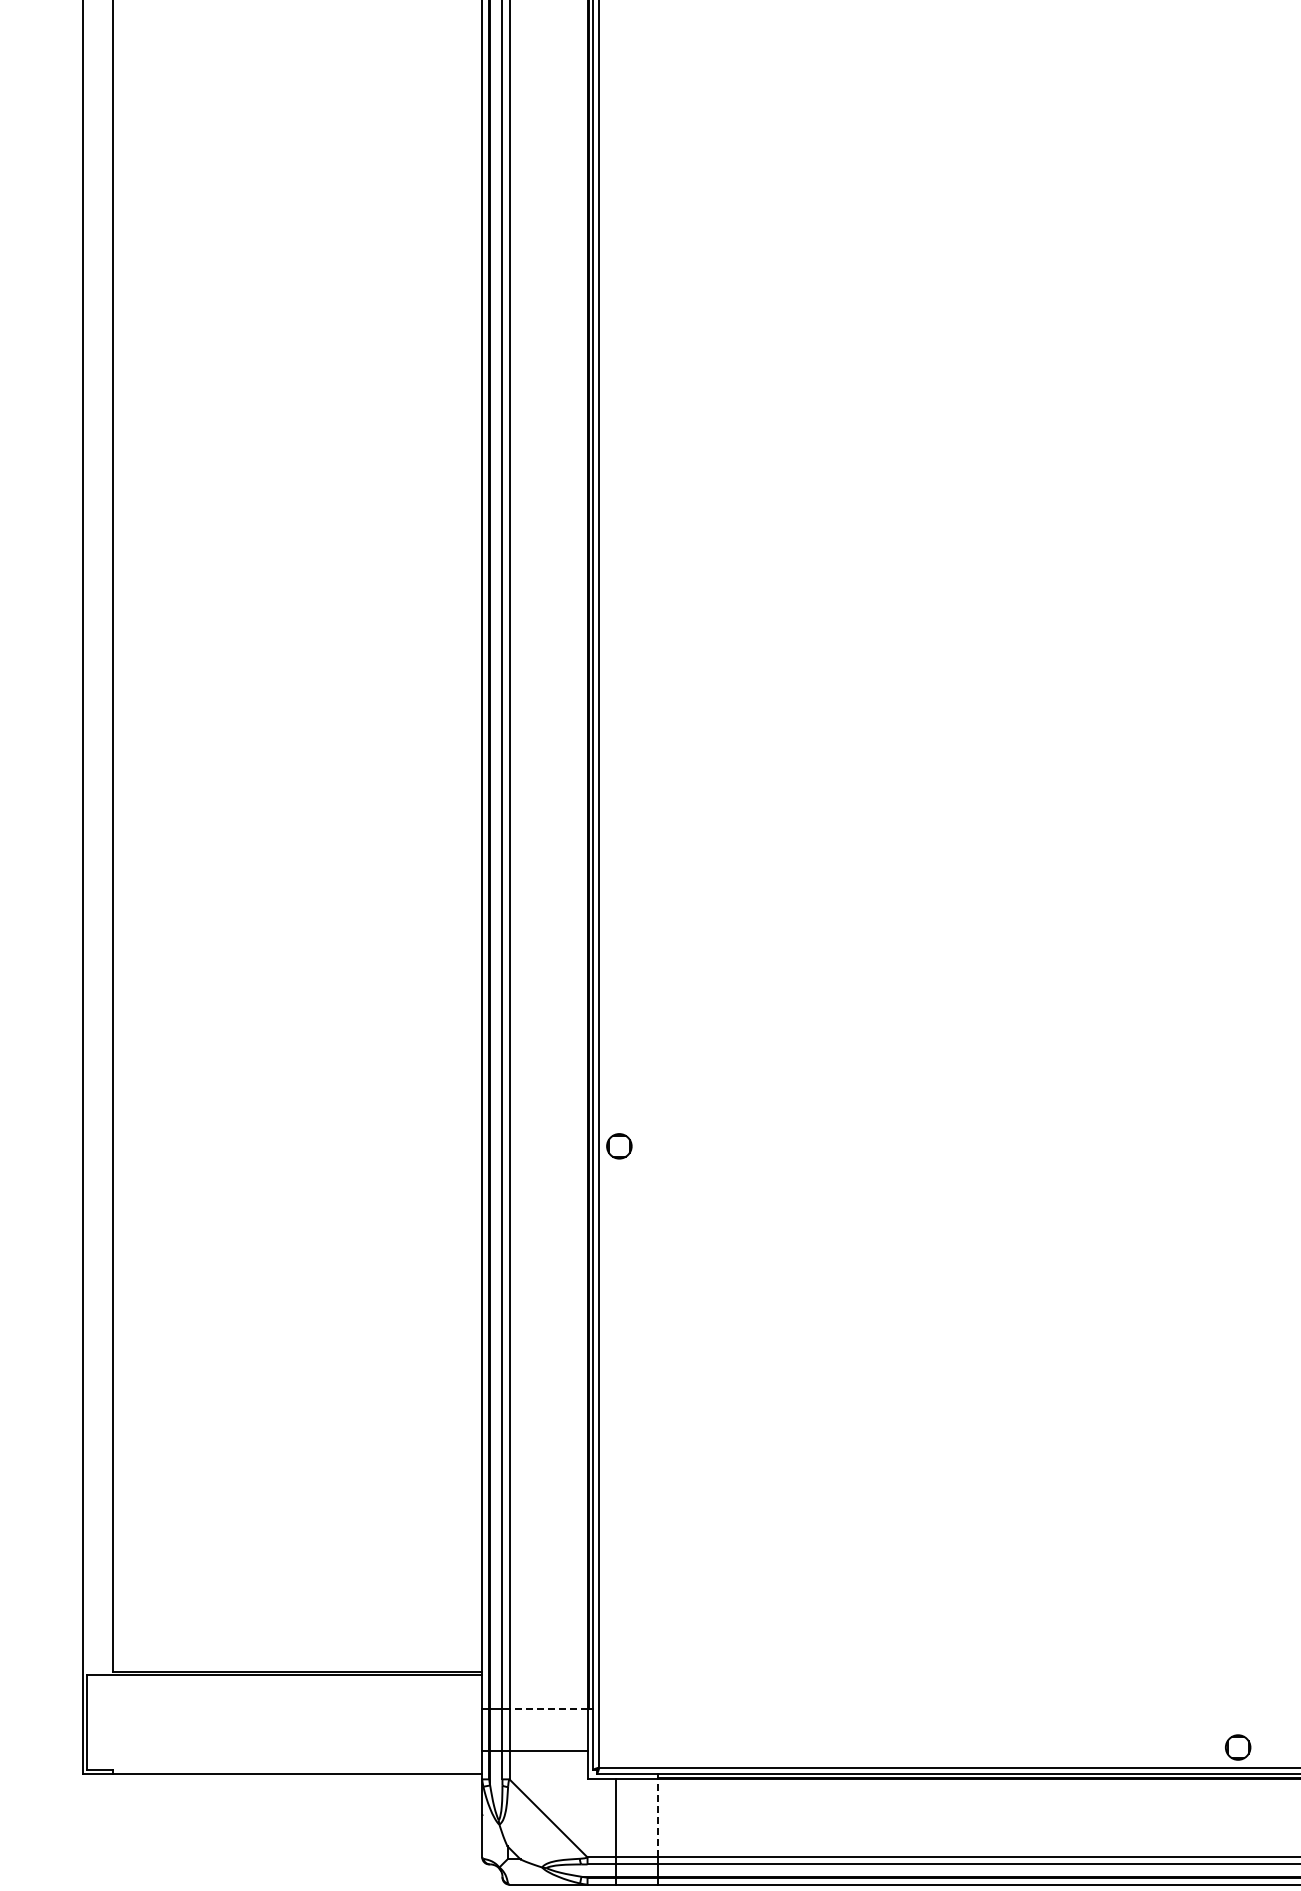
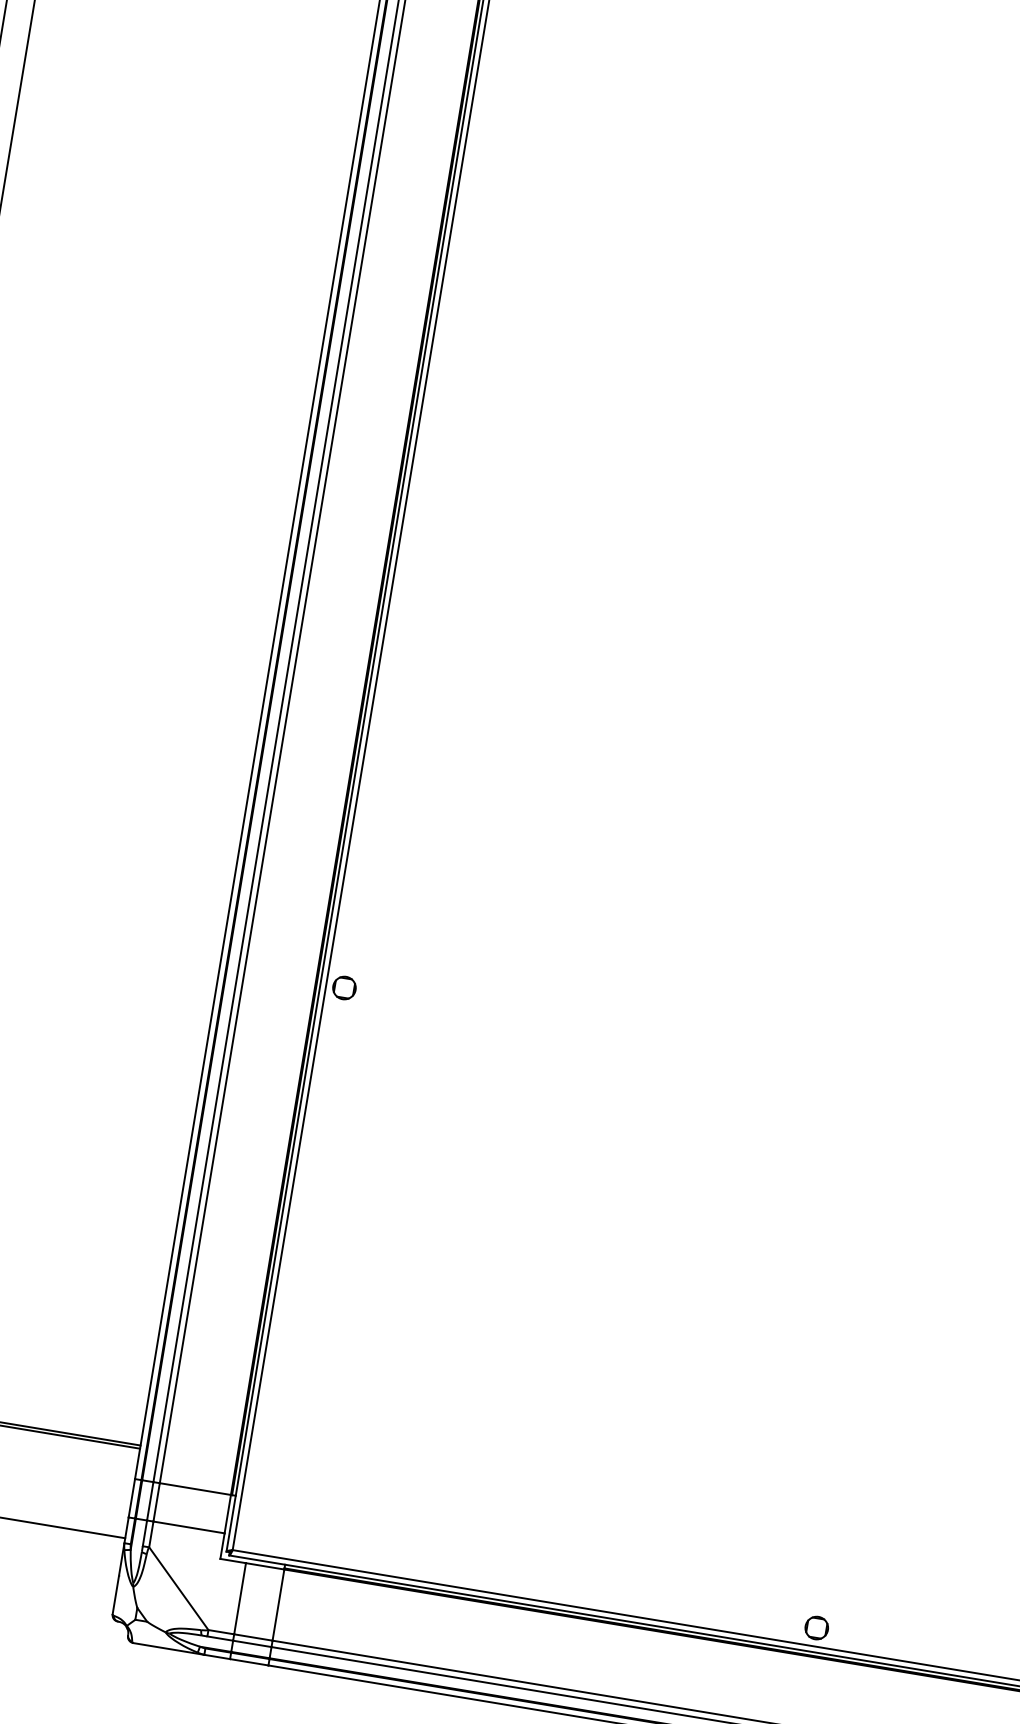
line: (548, 1708) -> (195, 1488), dashed -> solid
line: (658, 1817) -> (279, 1604), dashed -> solid

